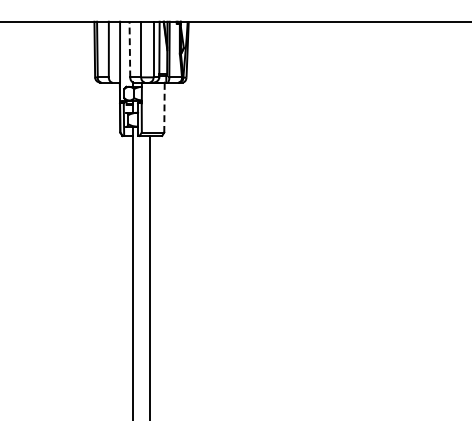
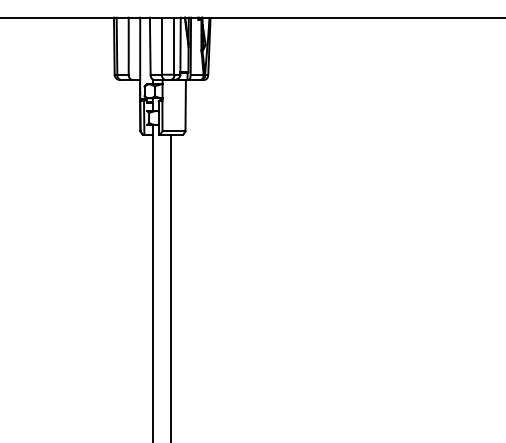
line: (130, 48) -> (150, 45), dashed -> solid
line: (164, 108) -> (185, 106), dashed -> solid

